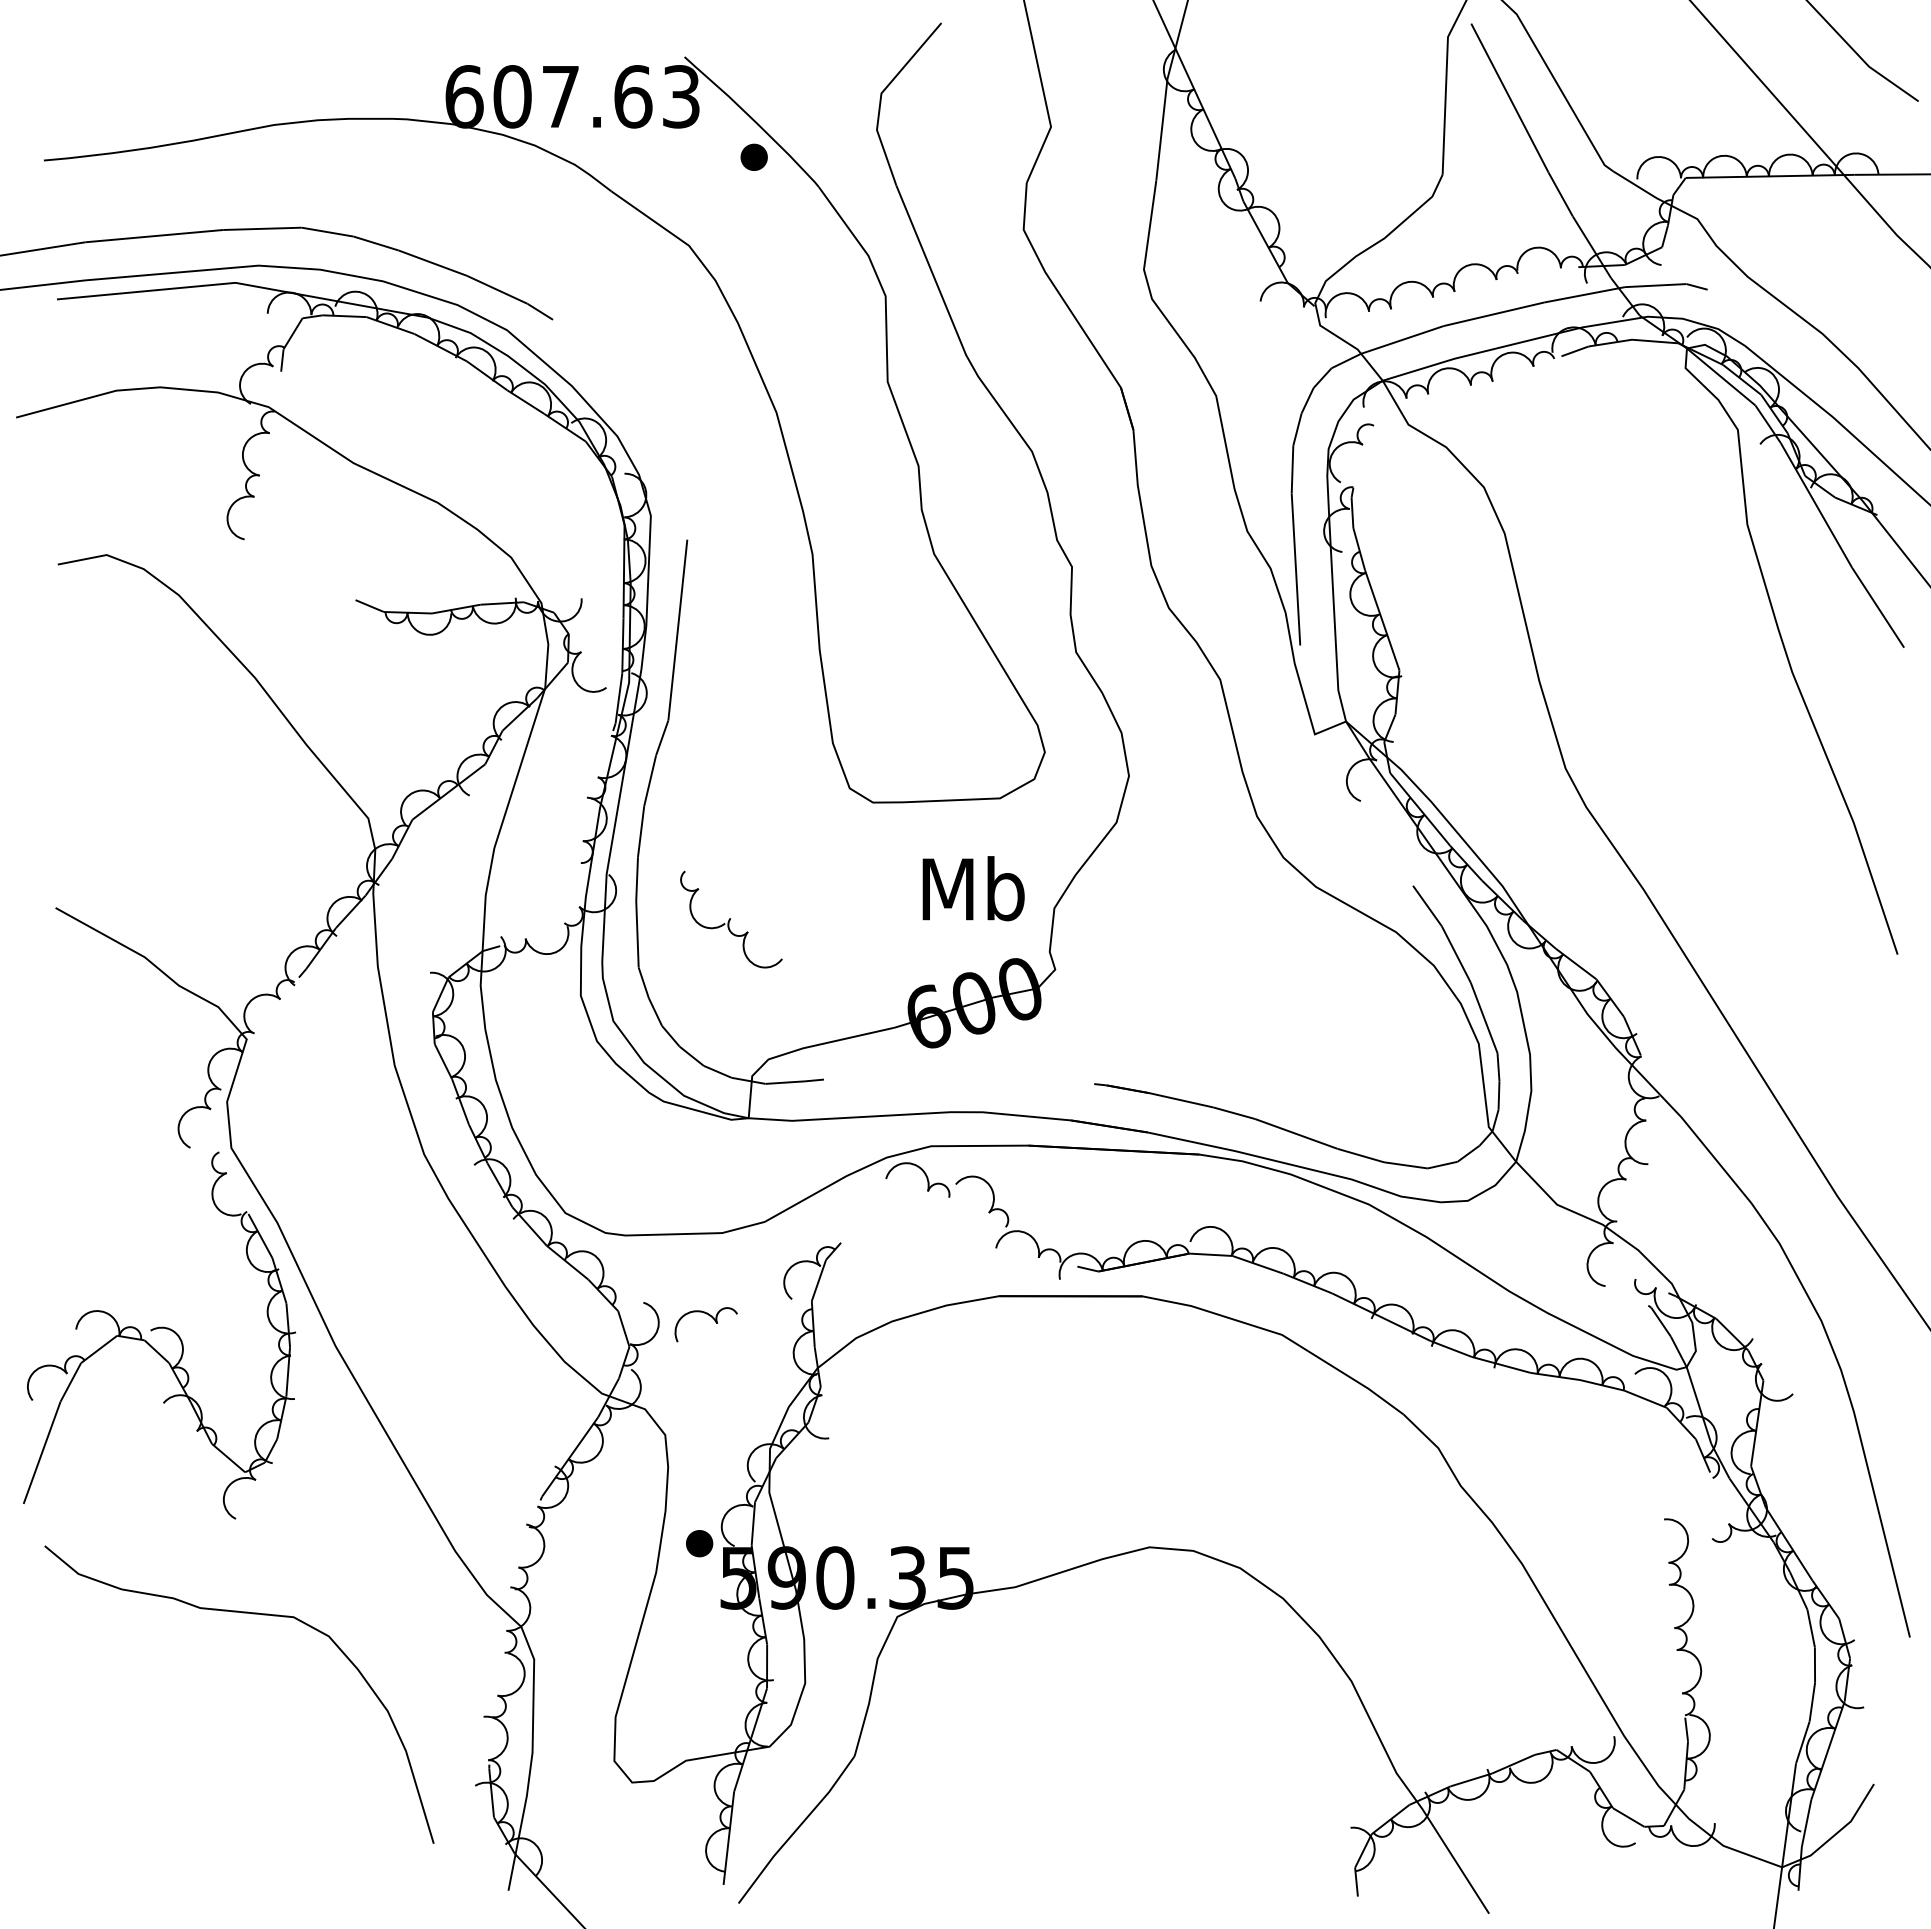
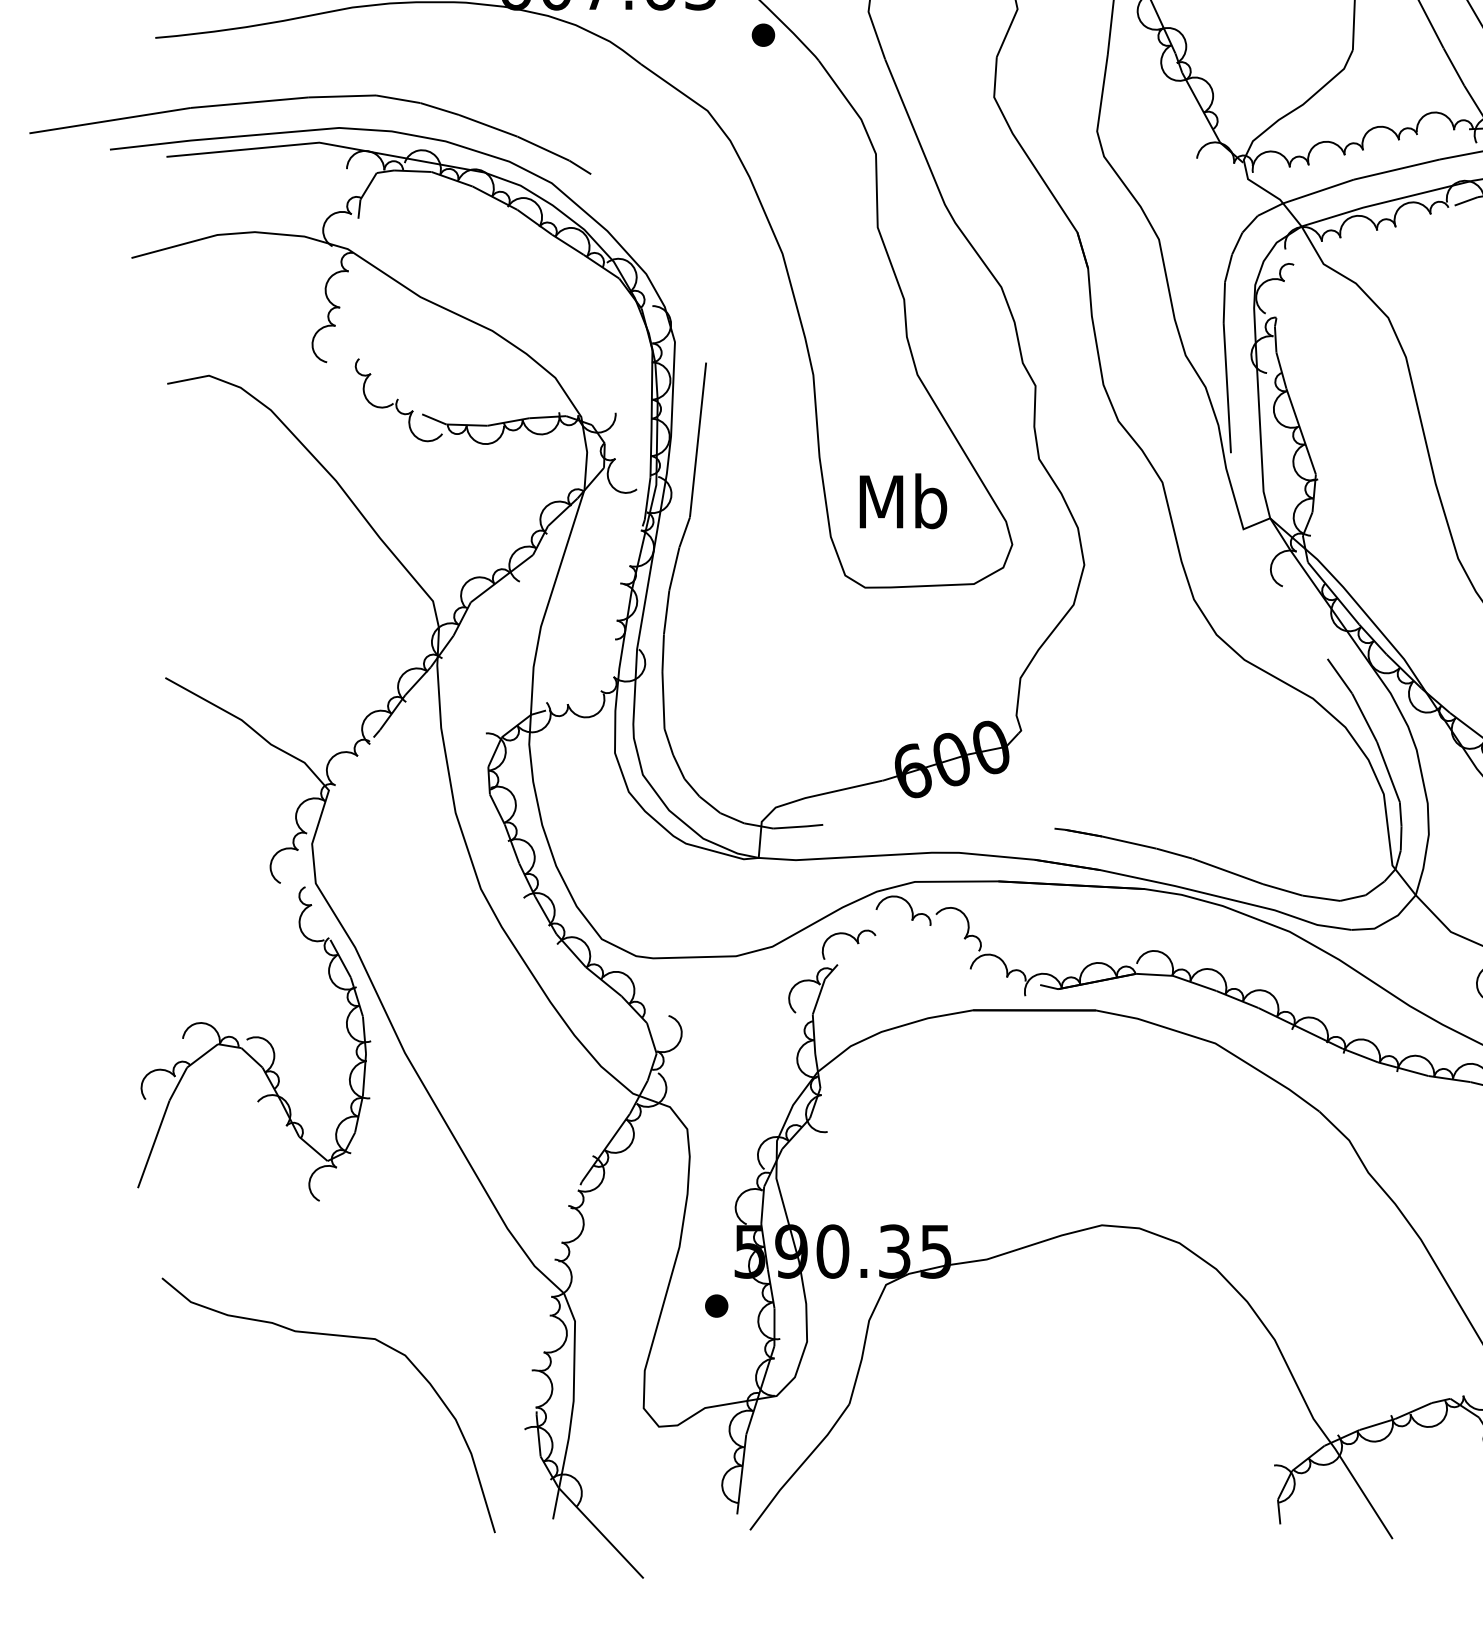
text: (973, 888) -> (903, 501), moved
part: (731, 919) -> (398, 400), moved
part: (709, 1316) -> (851, 937), moved
part: (699, 1543) -> (716, 1305), moved
curve: (252, 1614) -> (339, 1336), moved

